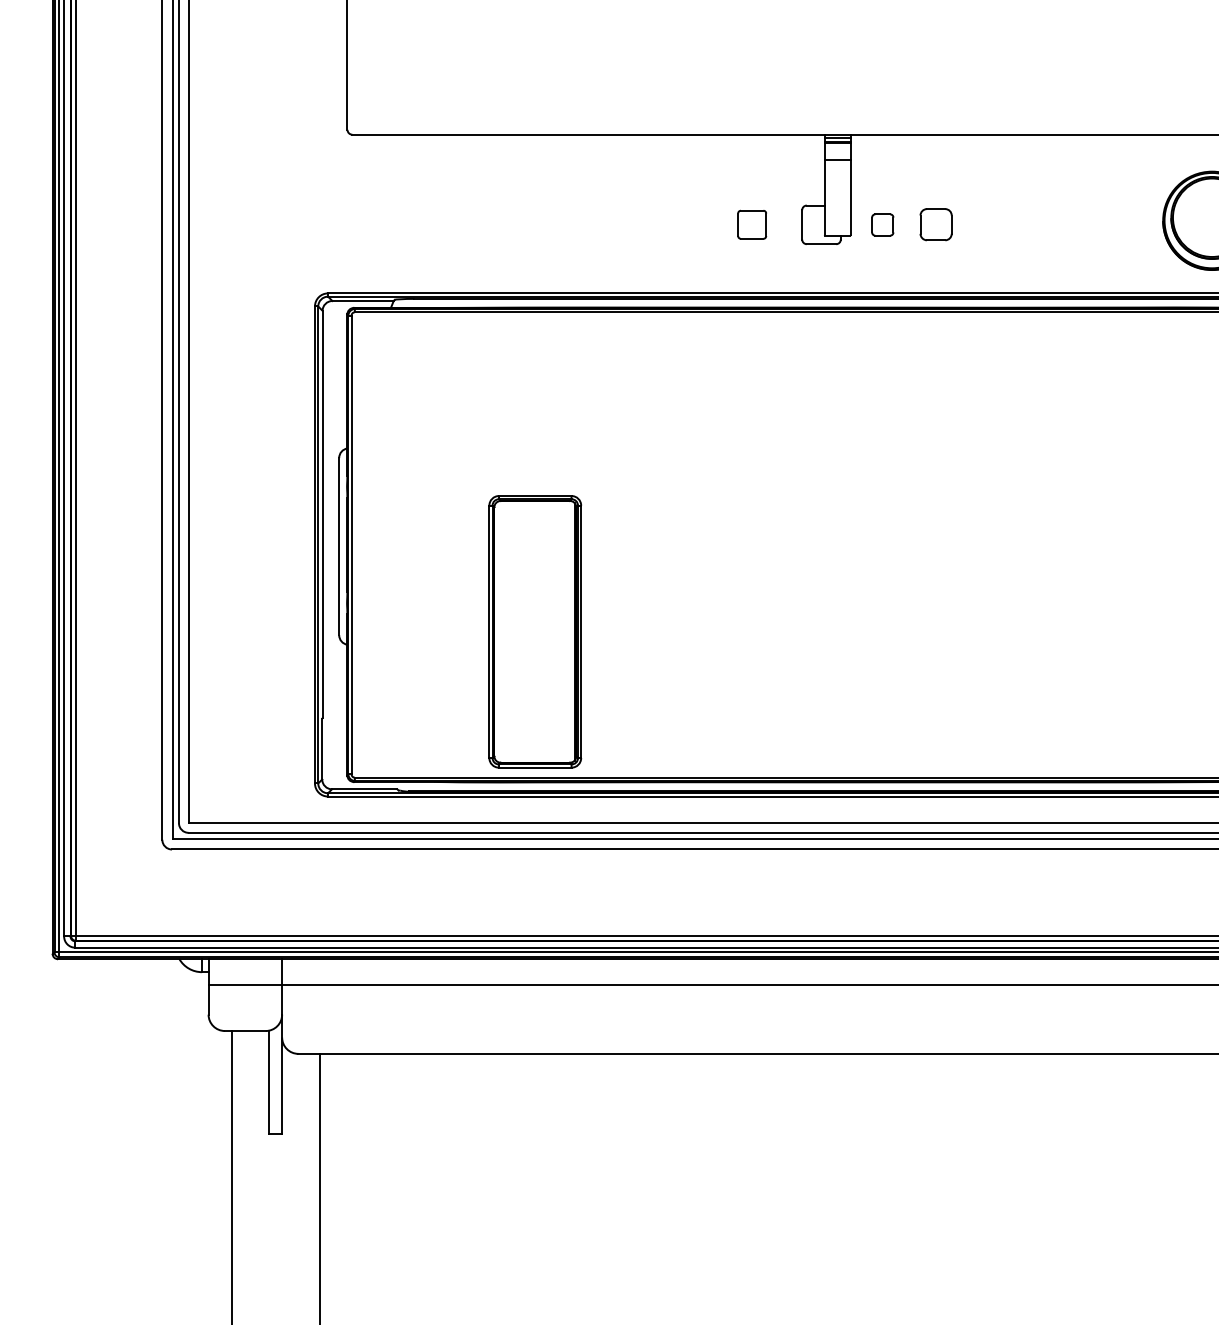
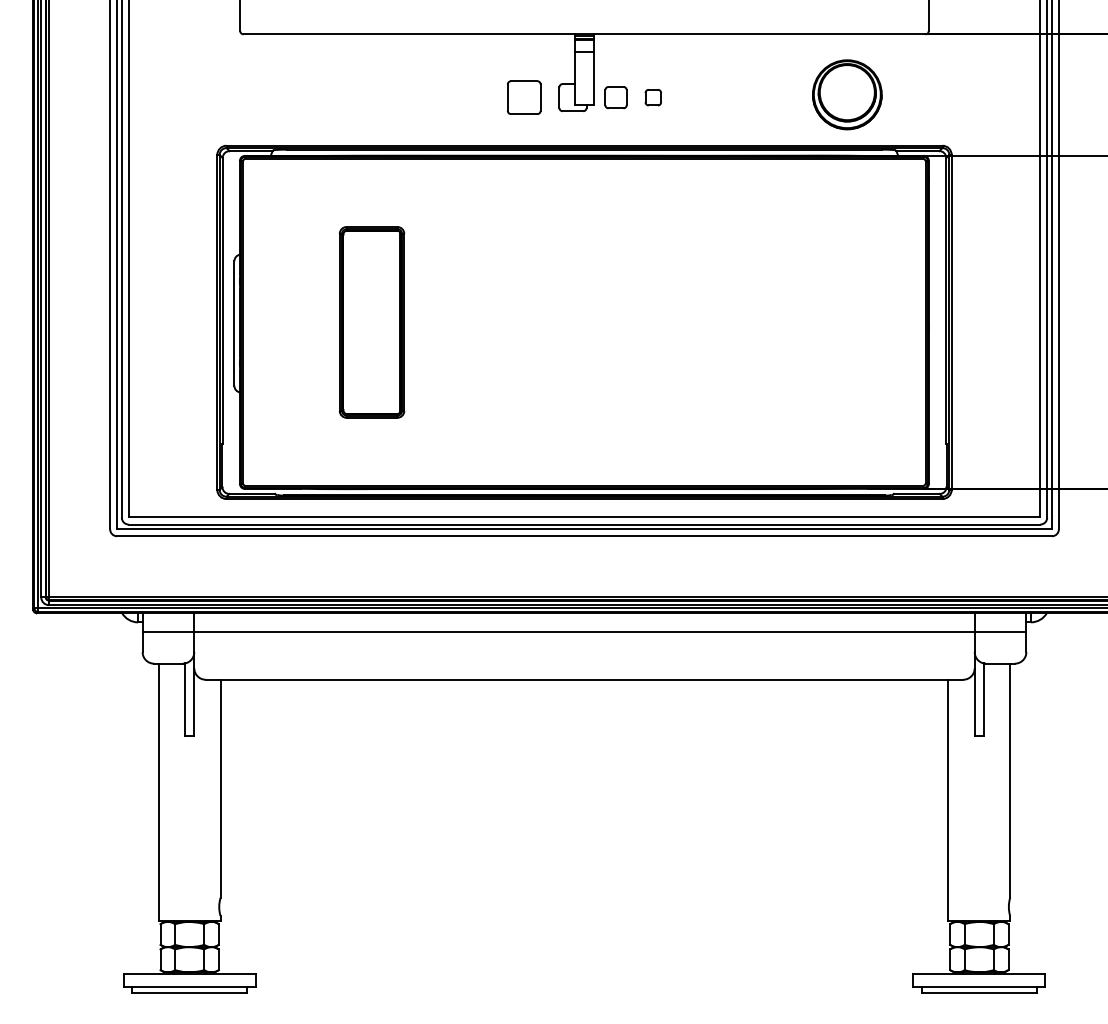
part: (752, 224) -> (524, 97), size x1.67
part: (882, 224) -> (615, 97), size x1.43
part: (934, 224) -> (652, 97), size x0.71
part: (534, 631) -> (371, 322), moved

